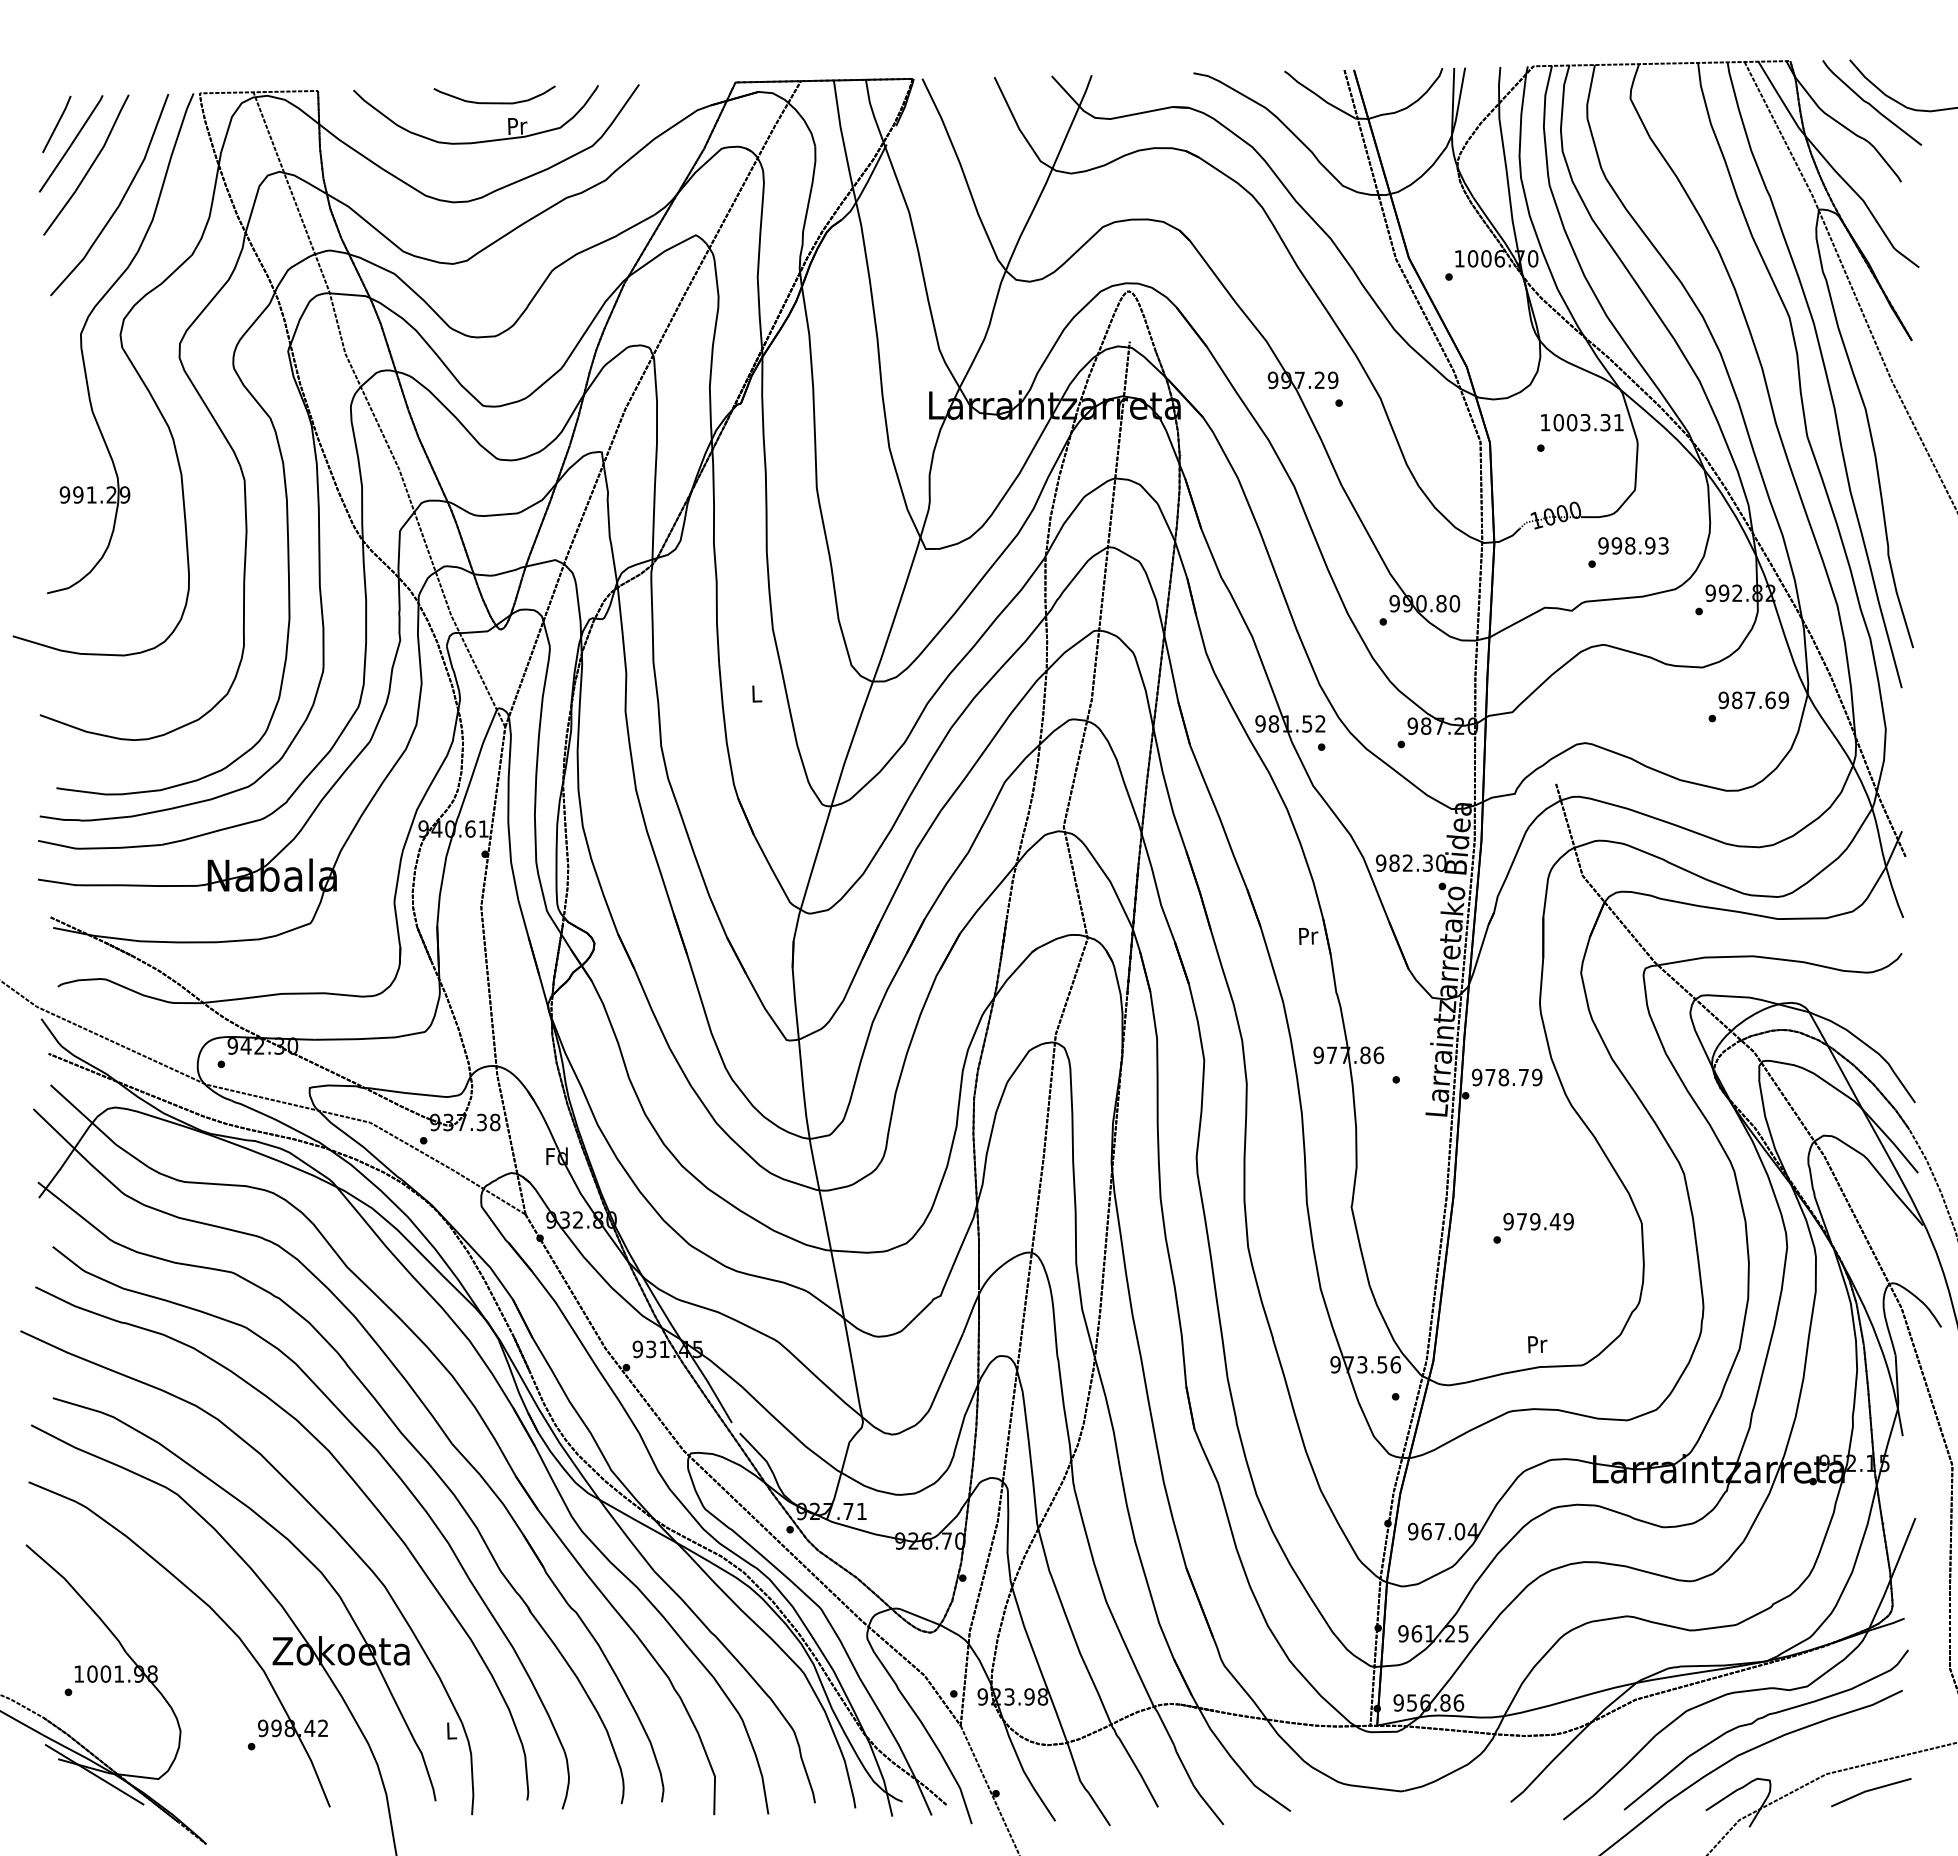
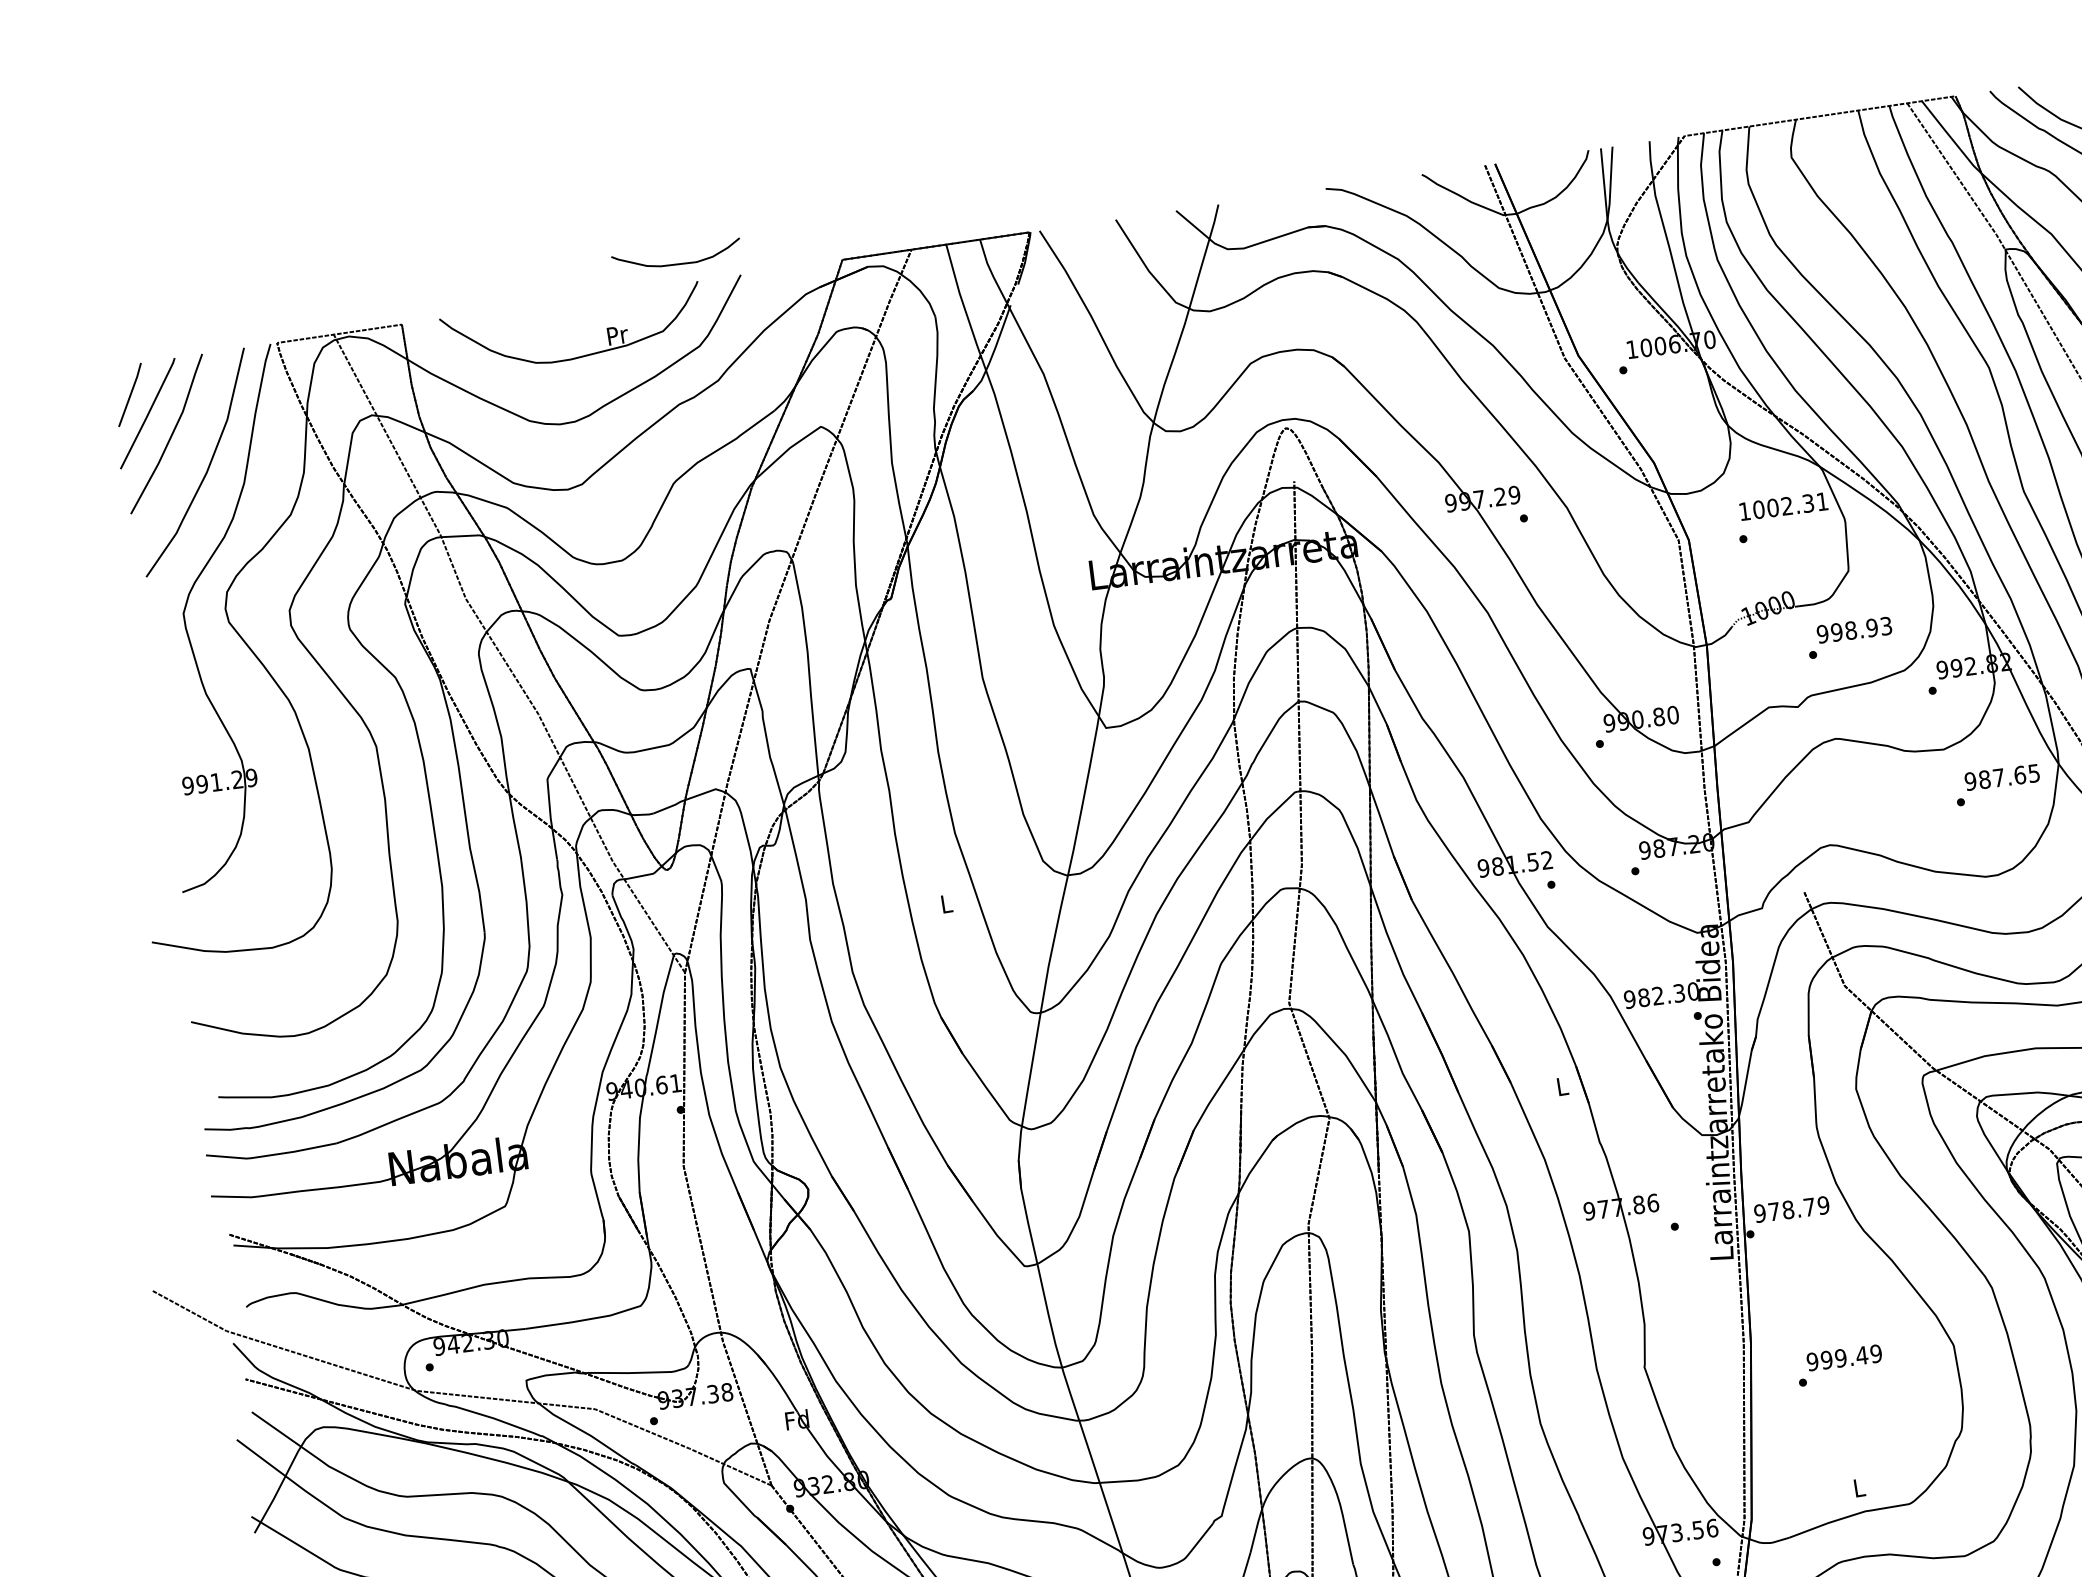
curve: (494, 102) -> (677, 263), moved
text: (1585, 422) -> (1787, 505), 1003.31 -> 1002.31
text: (1783, 699) -> (2033, 772), 987.69 -> 987.65
text: (1308, 935) -> (1562, 1085), Pr -> L
text: (1521, 1221) -> (1826, 1359), 979.49 -> 999.49
text: (1537, 1344) -> (1859, 1487), Pr -> L

